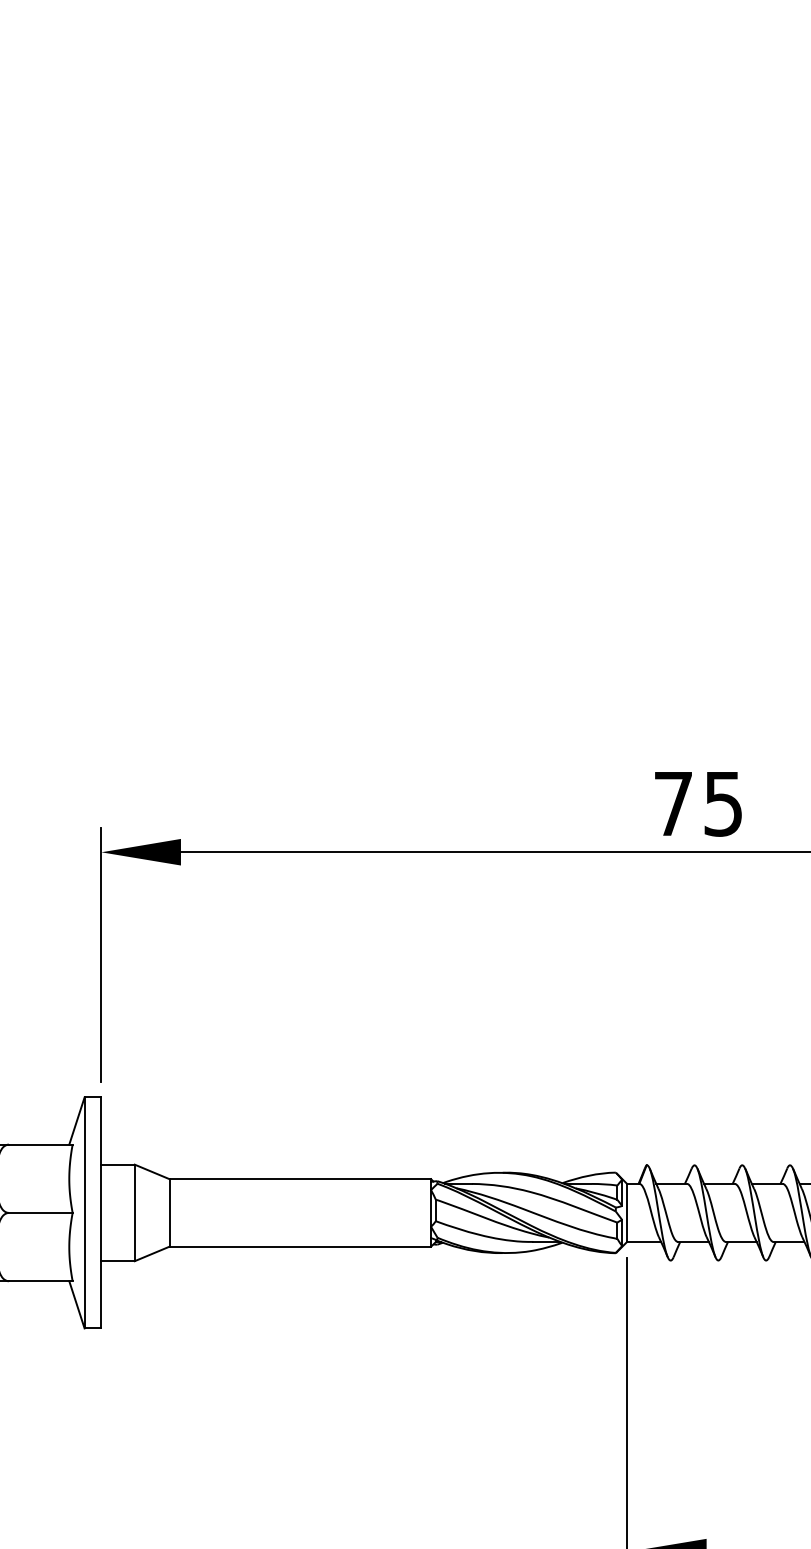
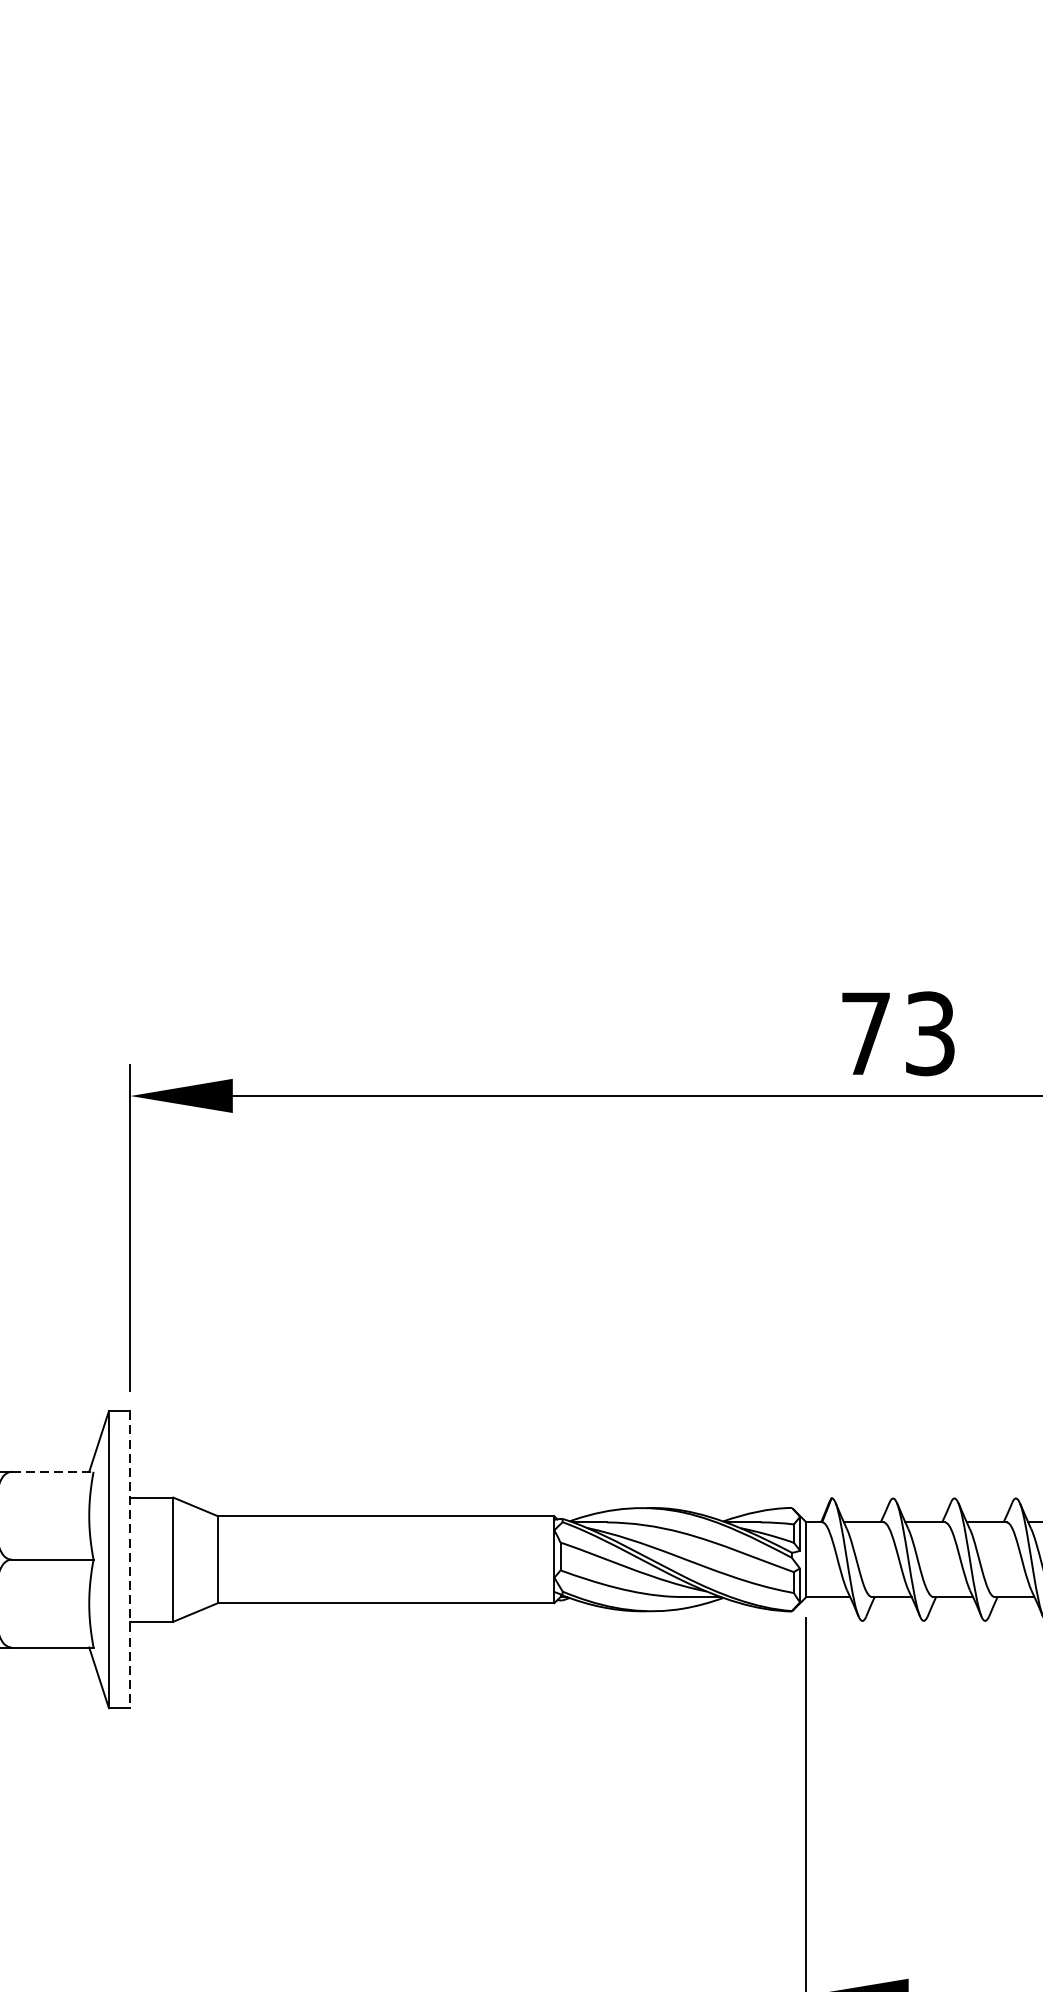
text: (723, 803) -> (930, 1033), 75 -> 73
line: (40, 1144) -> (52, 1471), solid -> dashed
line: (101, 1213) -> (130, 1560), solid -> dashed

